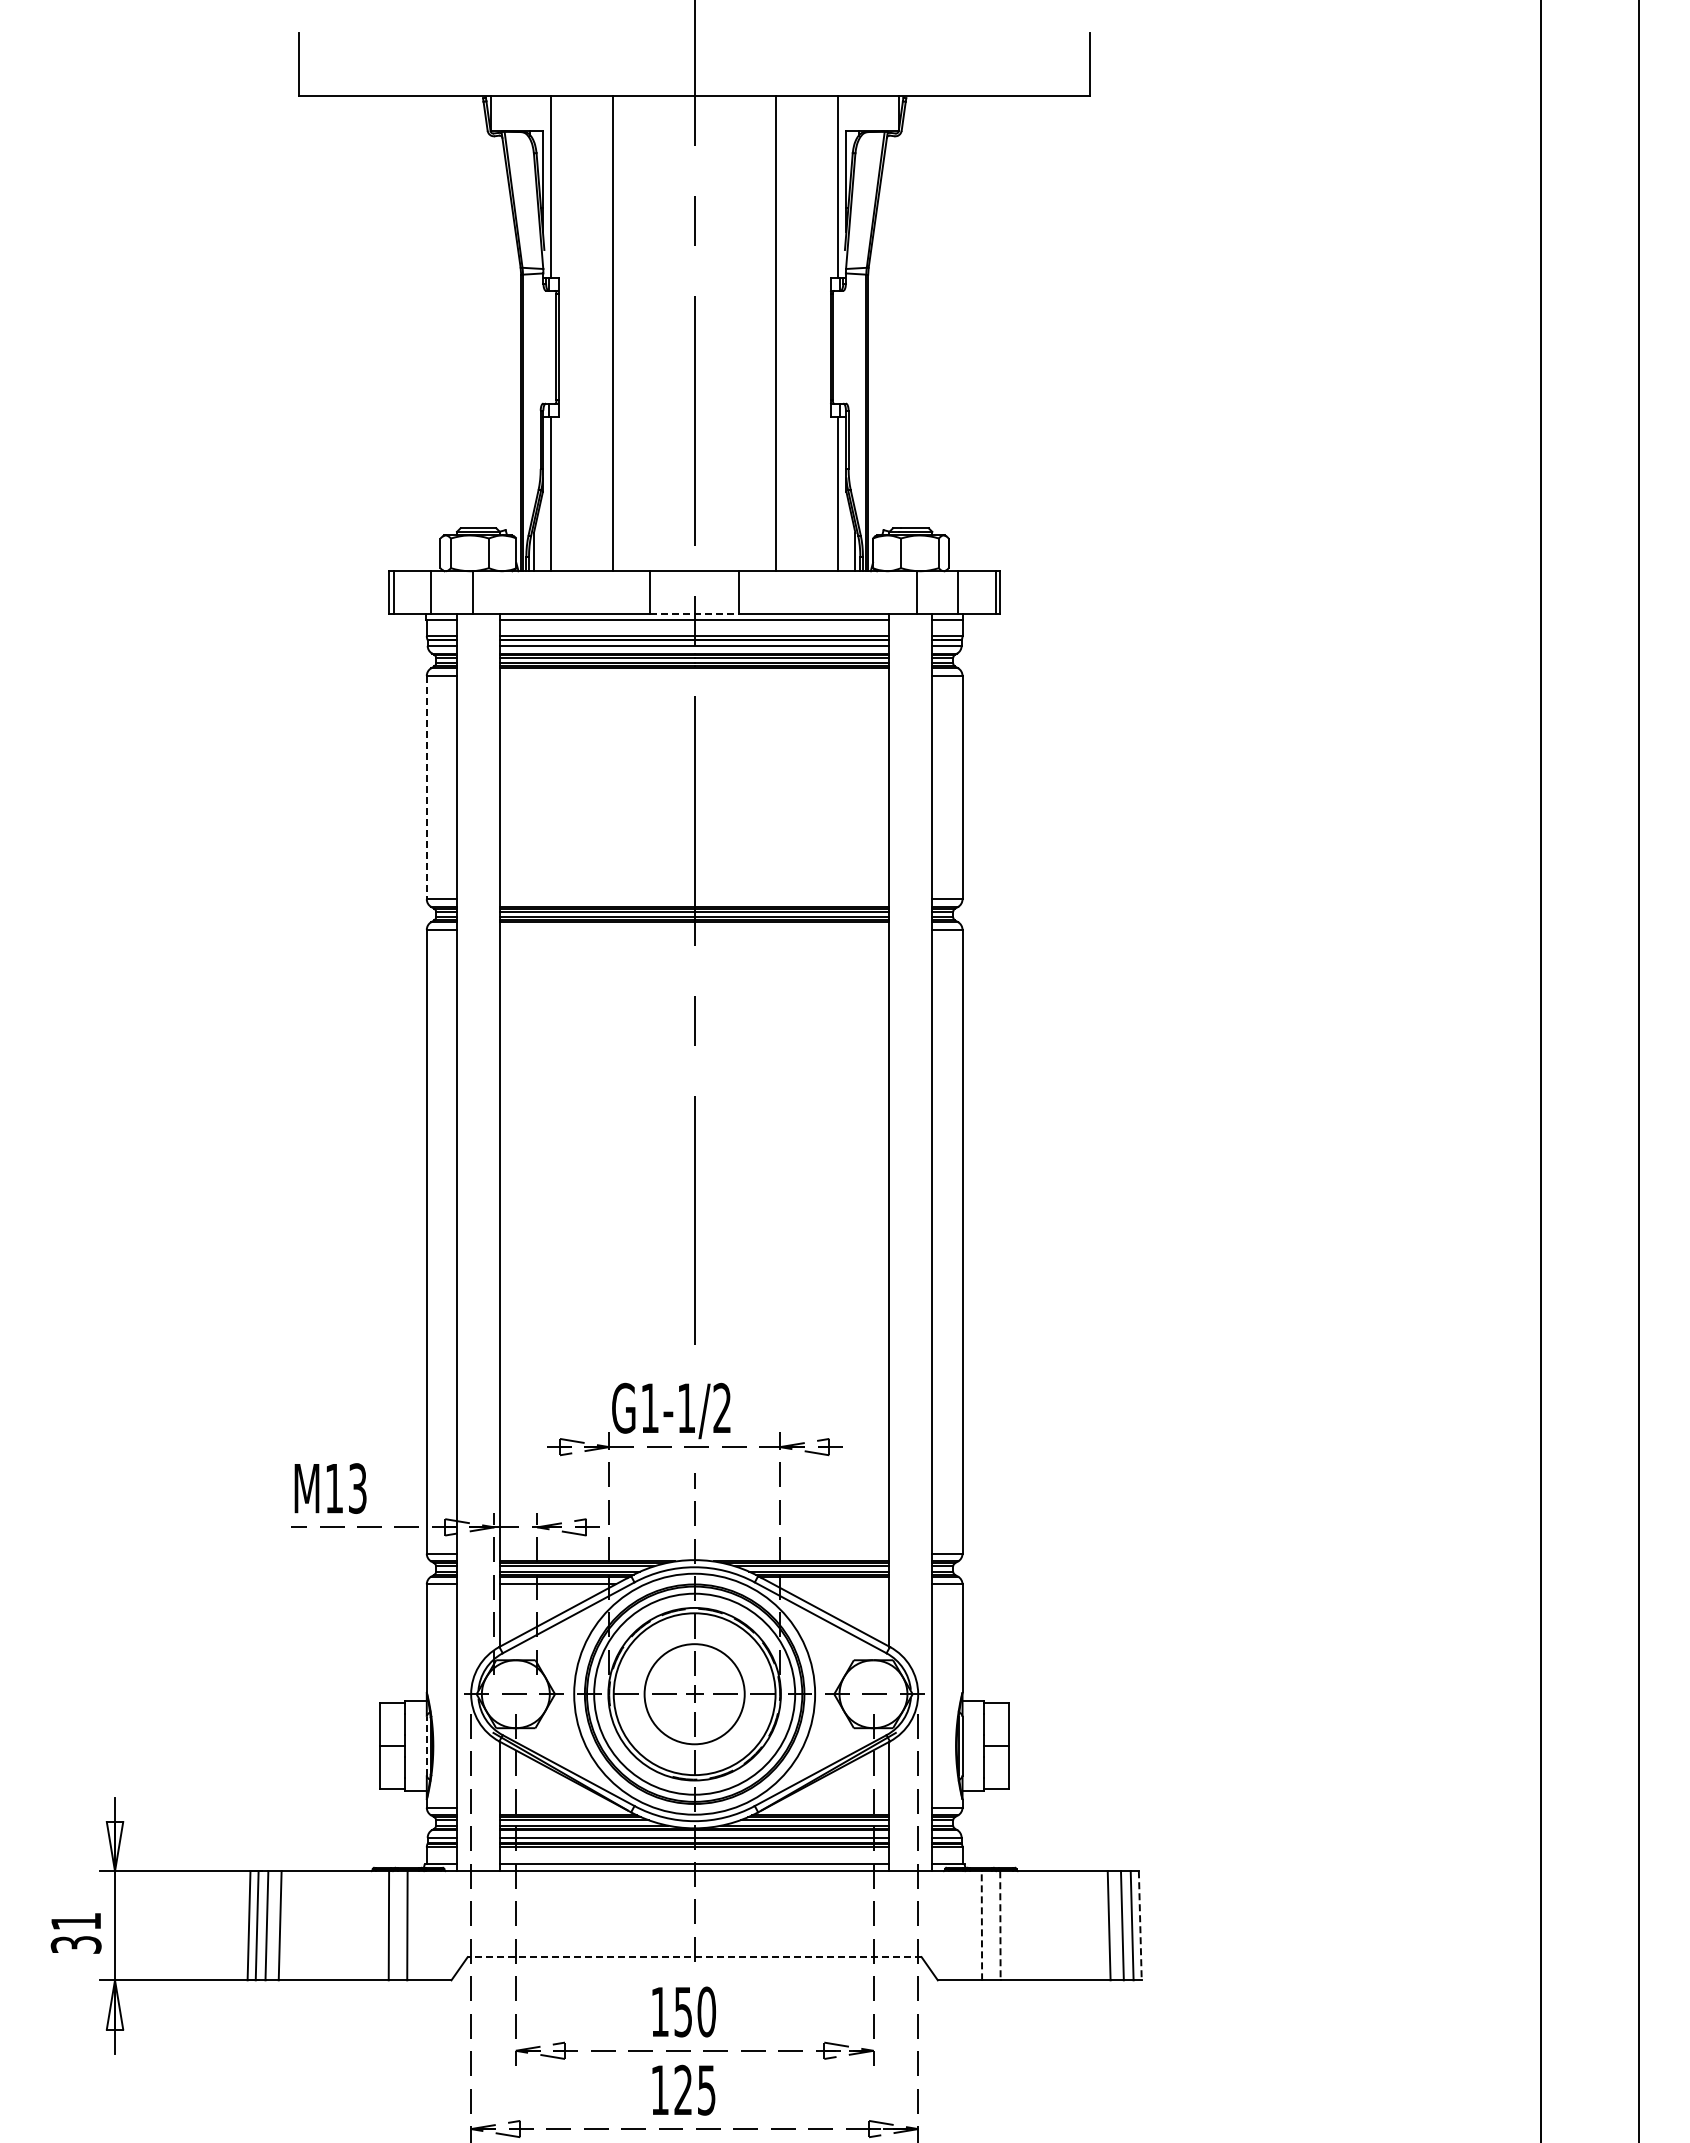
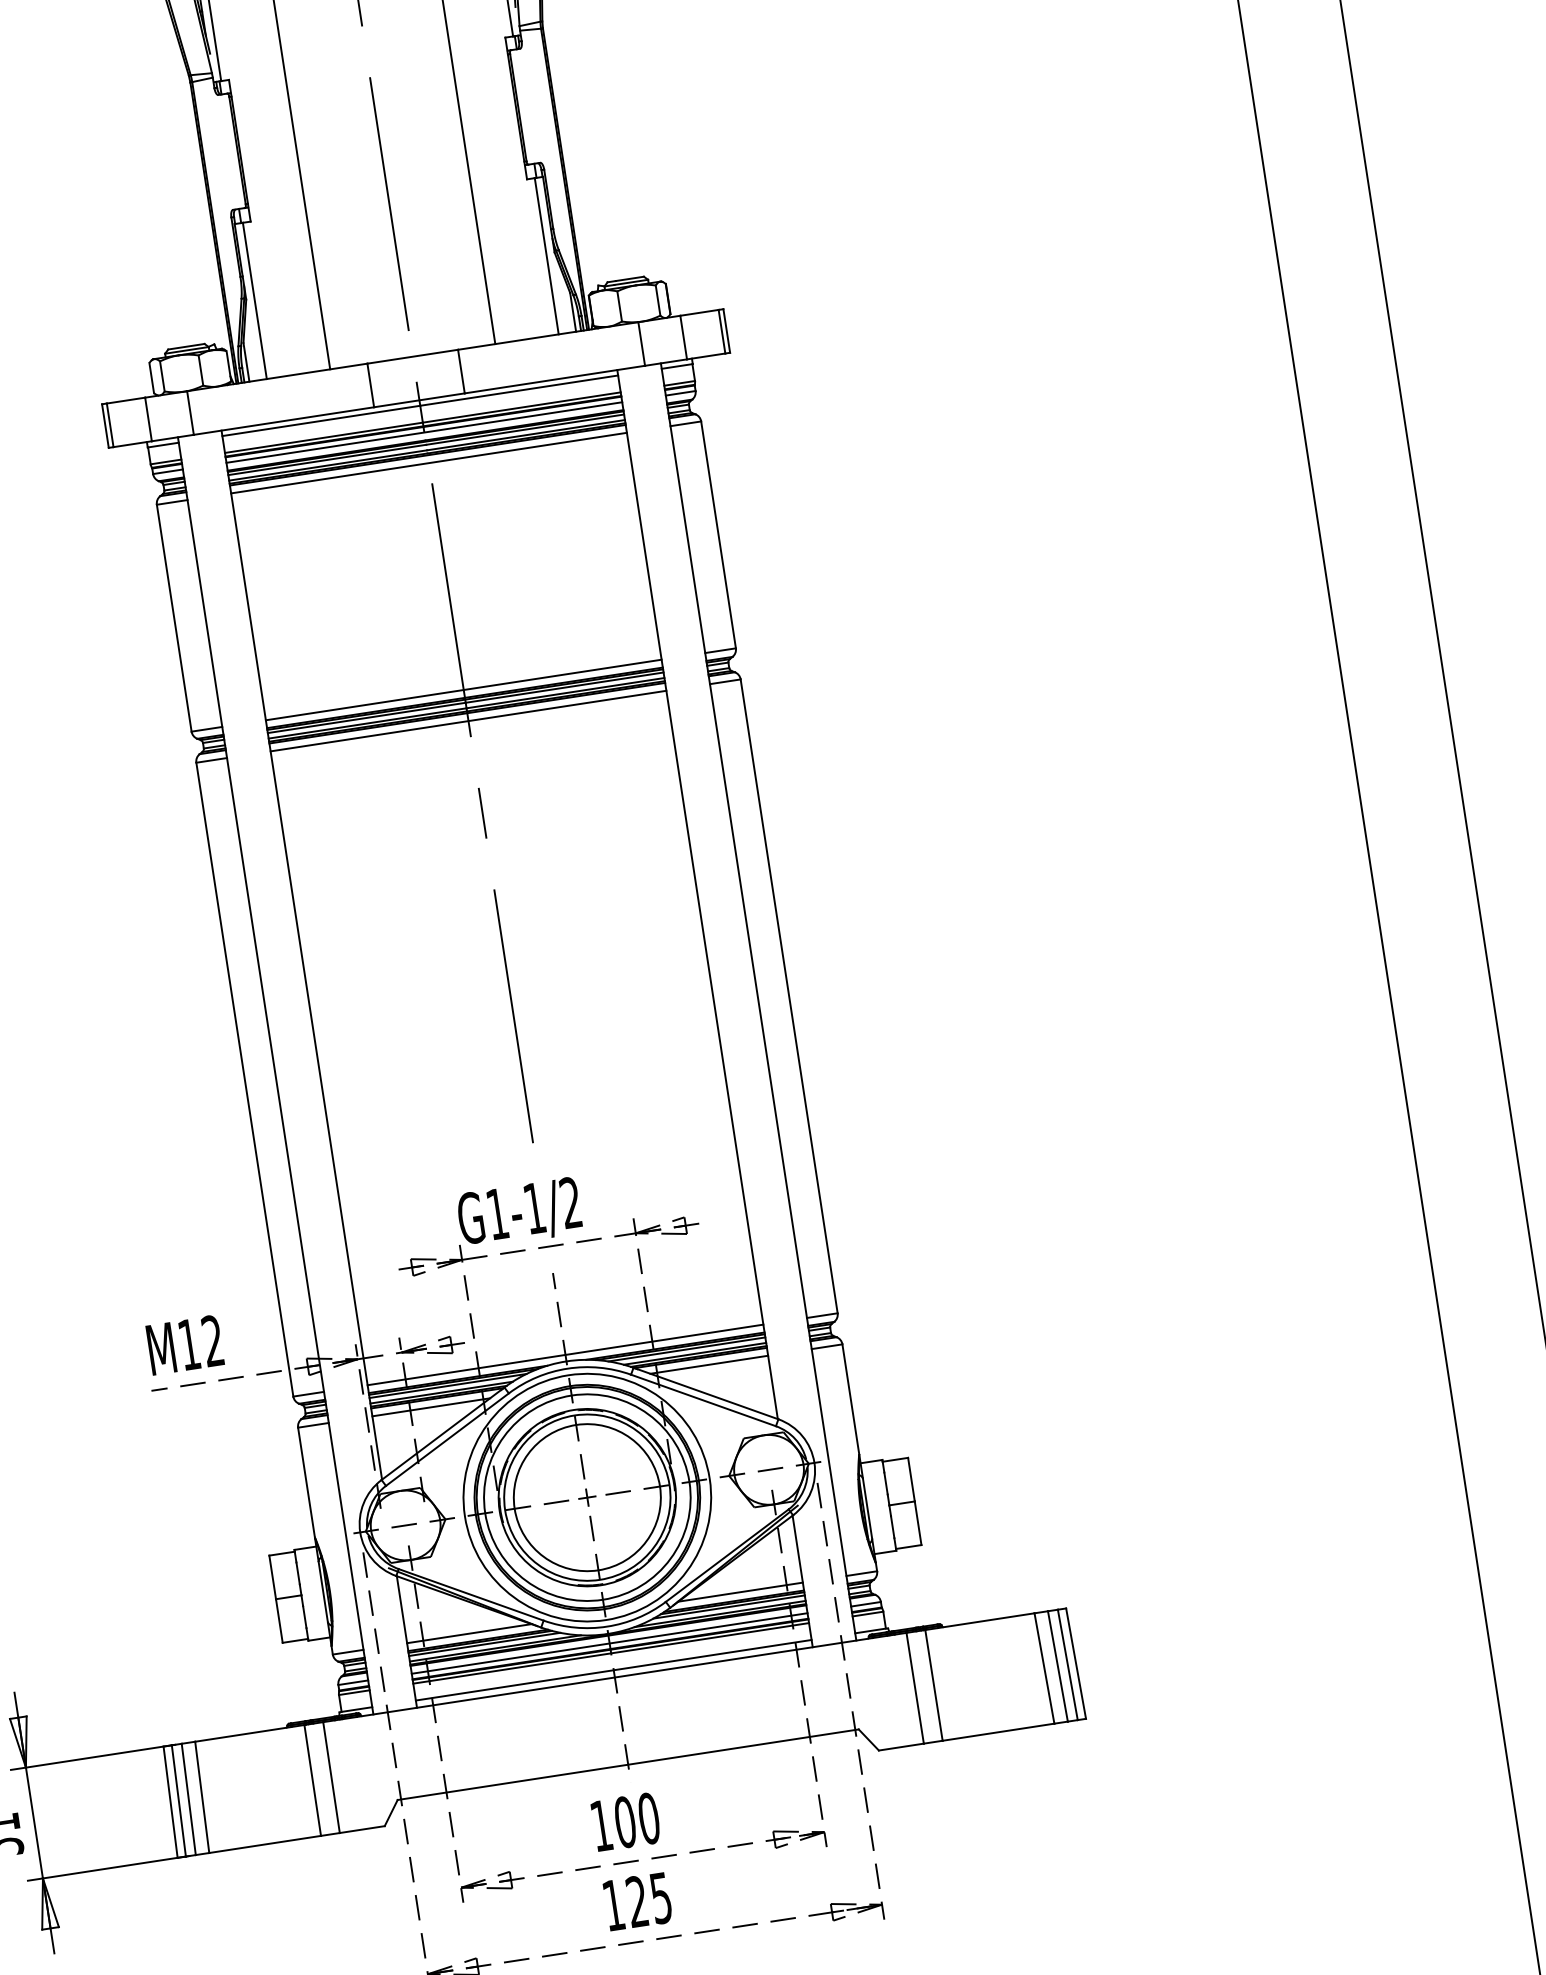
line: (694, 614) -> (419, 400), dashed -> solid
line: (694, 675) -> (428, 462), added
line: (426, 787) -> (173, 618), dashed -> solid
line: (694, 899) -> (463, 690), added
line: (694, 929) -> (468, 720), added
text: (357, 1488) -> (212, 1341), M13 -> M12
line: (694, 1553) -> (565, 1354), added
line: (831, 1584) -> (709, 1364), added
circle: (694, 1693) -> (587, 1496), size x1.43
line: (426, 1745) -> (322, 1591), dashed -> solid
line: (560, 1807) -> (468, 1633), added
line: (827, 1807) -> (739, 1592), added
line: (981, 1925) -> (914, 1688), dashed -> solid
line: (1000, 1925) -> (934, 1685), dashed -> solid
line: (1140, 1925) -> (1076, 1663), dashed -> solid
line: (694, 1957) -> (628, 1765), dashed -> solid
text: (683, 2011) -> (625, 1821), 150 -> 100

